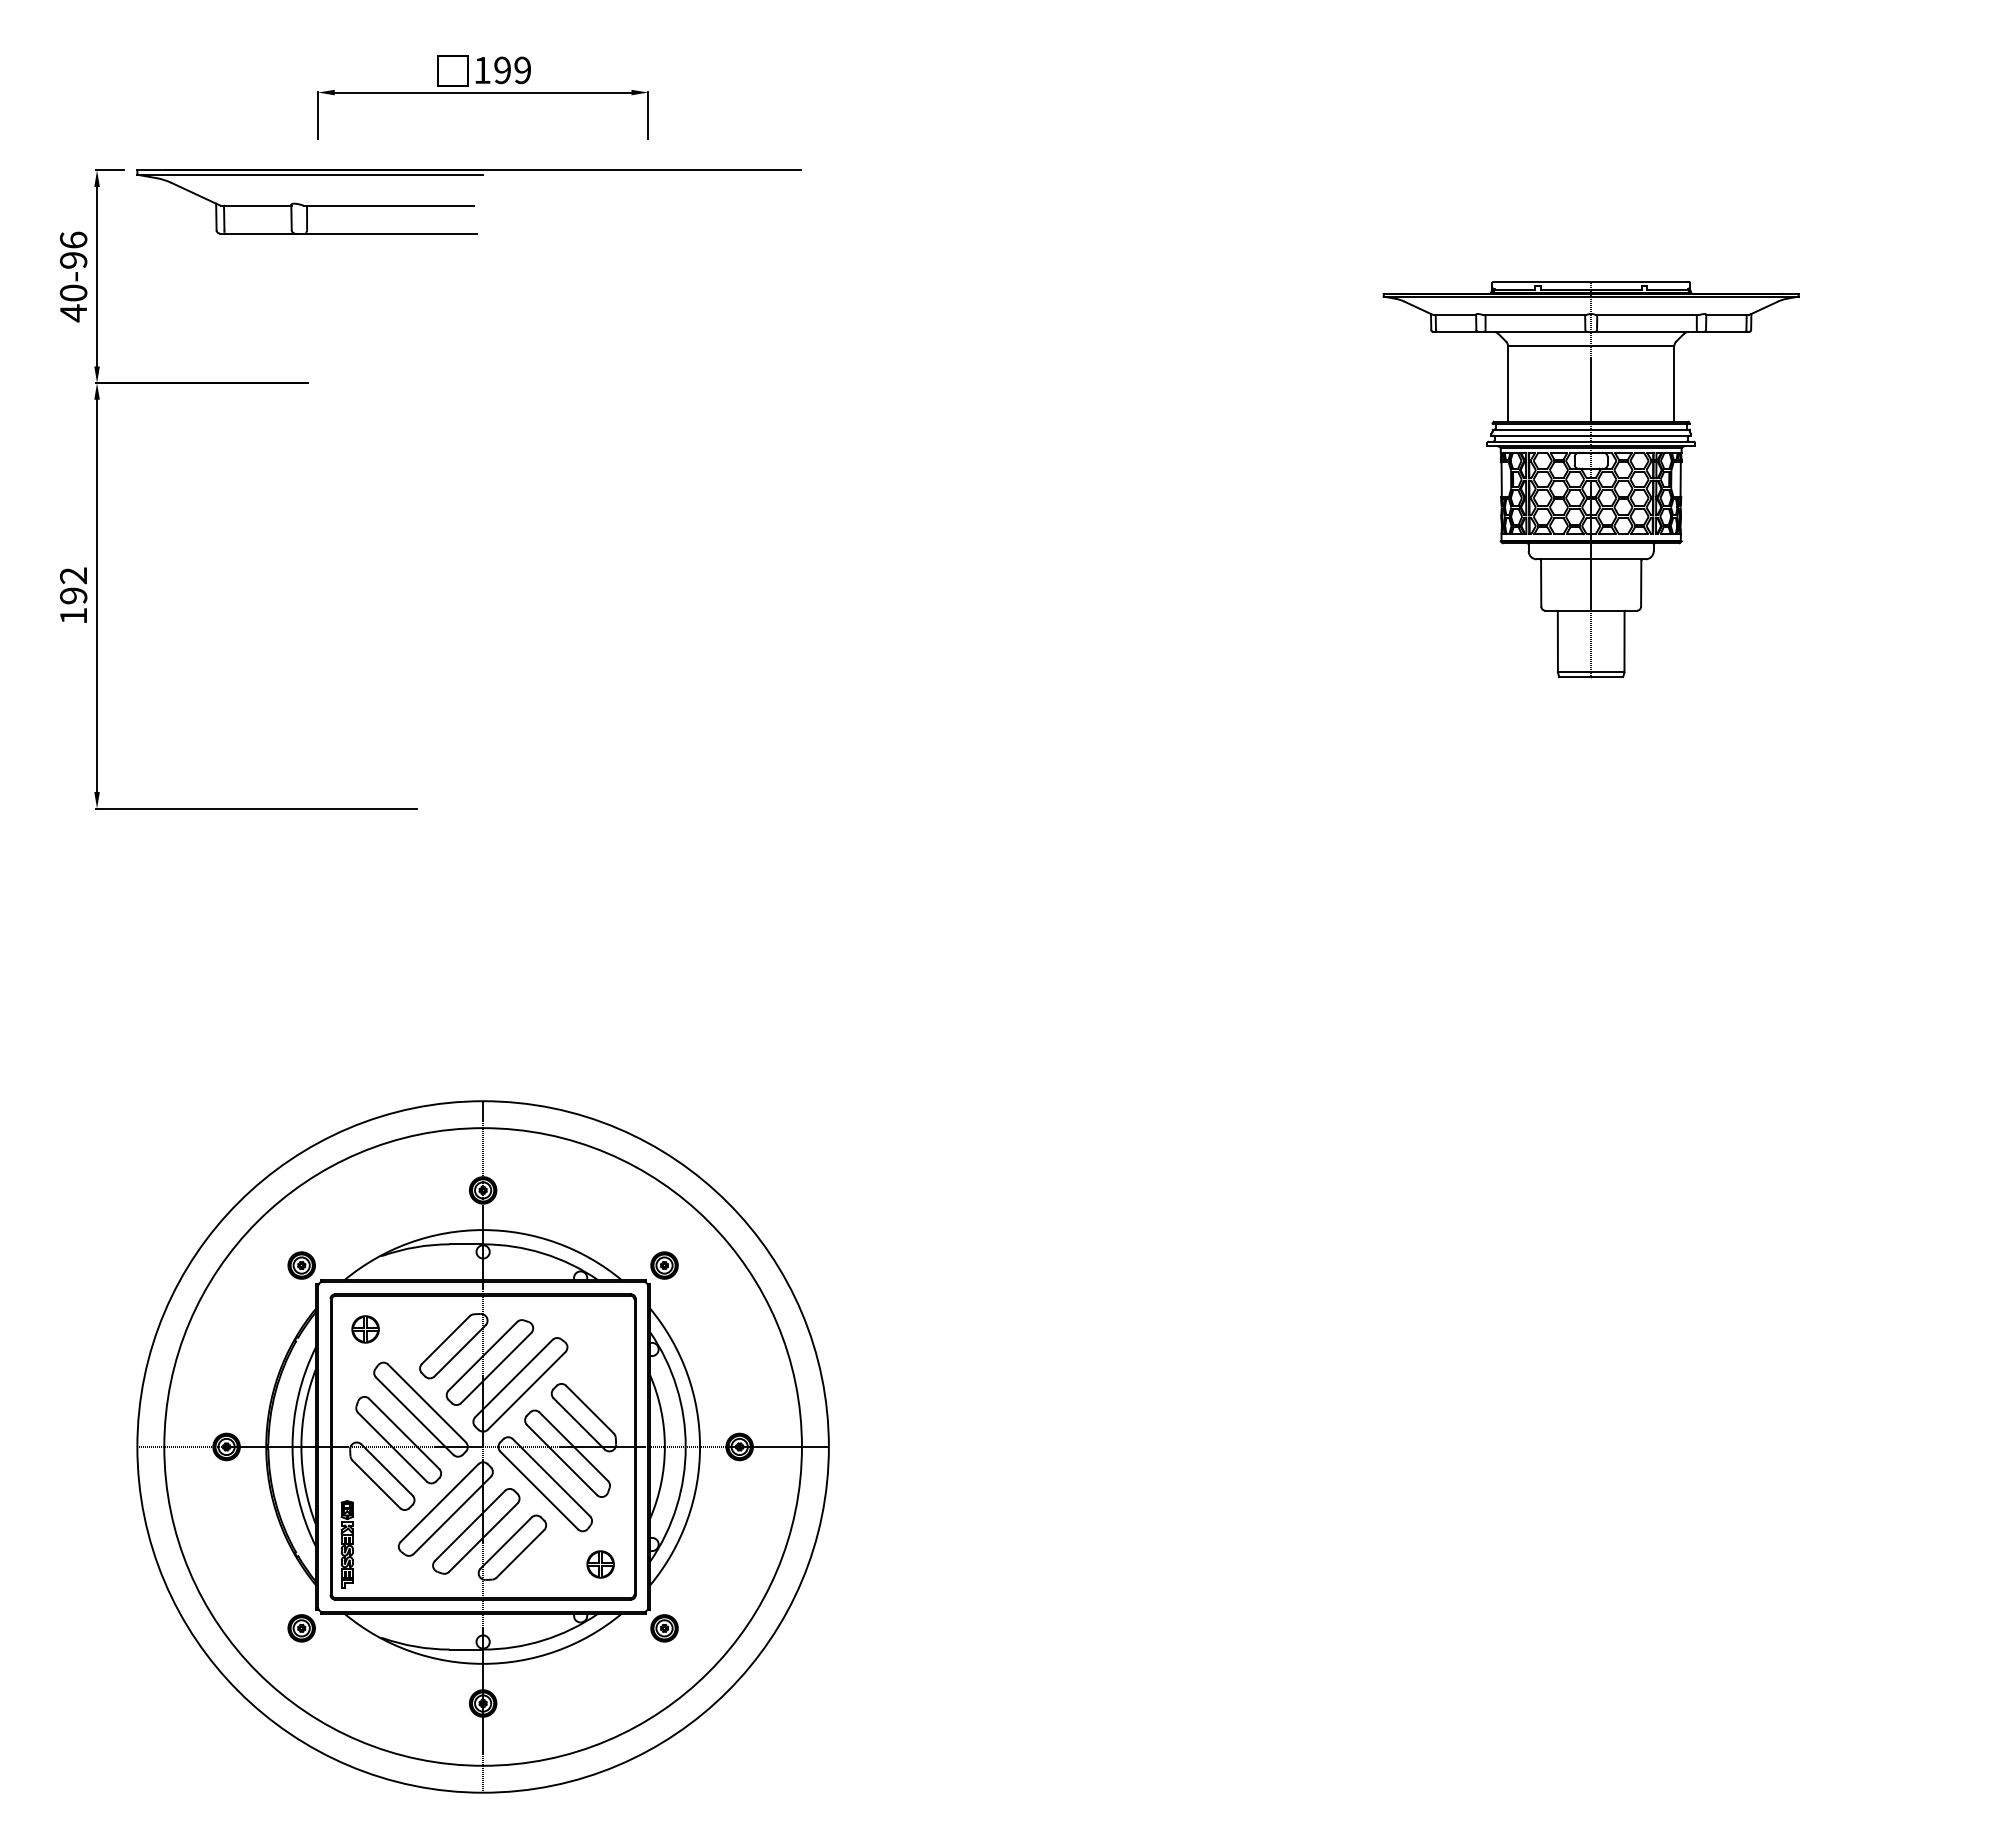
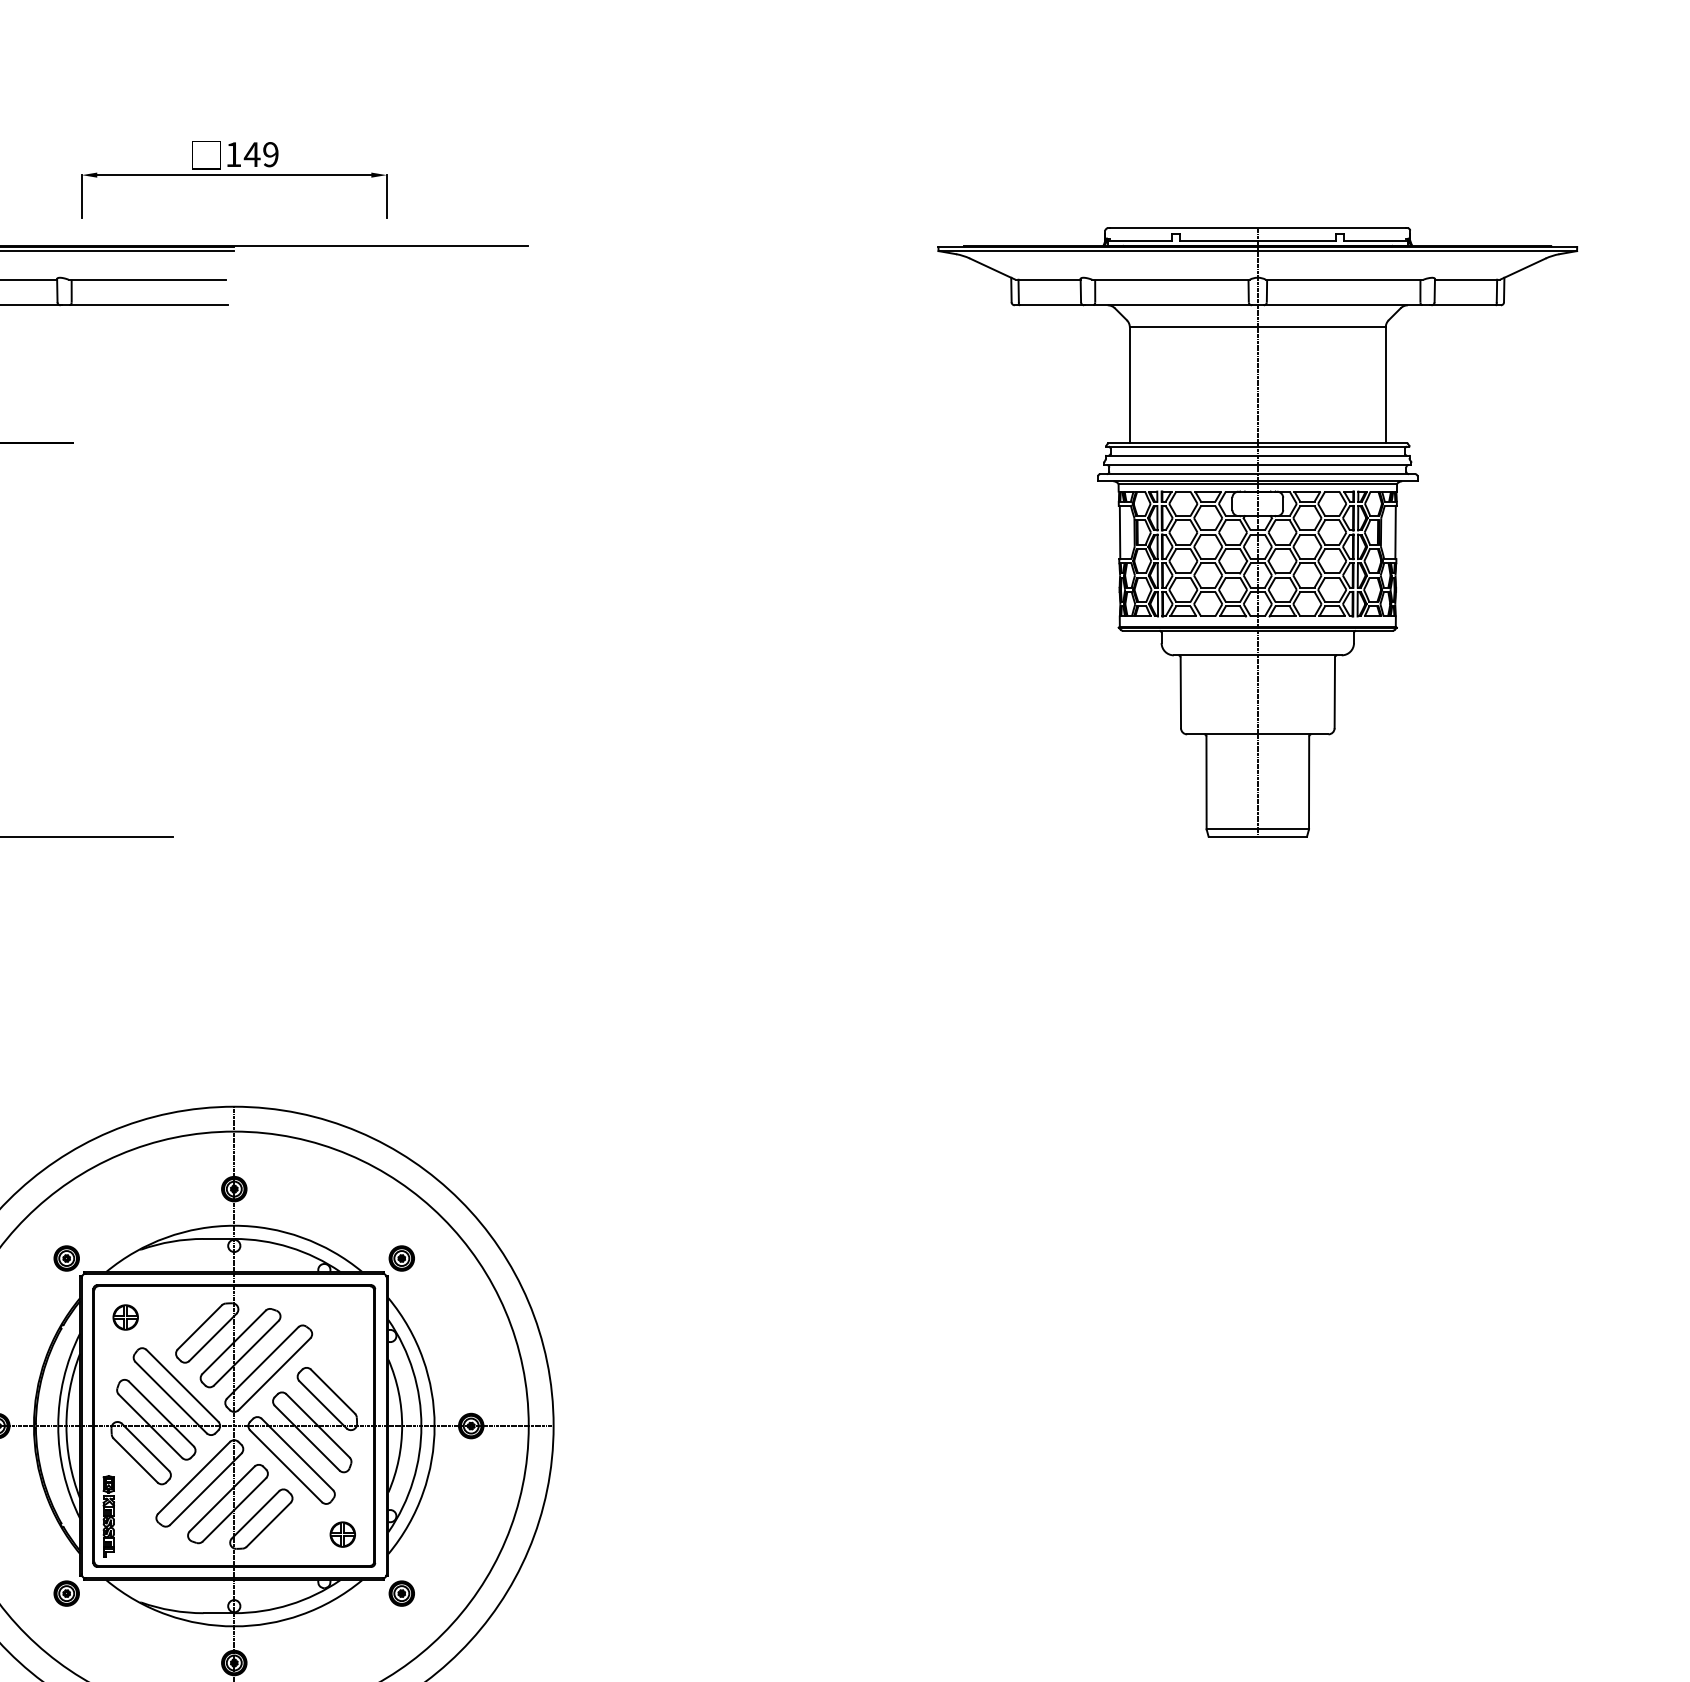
text: (502, 70) -> (252, 154), 199 -> 149
part: (1590, 479) -> (1257, 532), size x1.67

